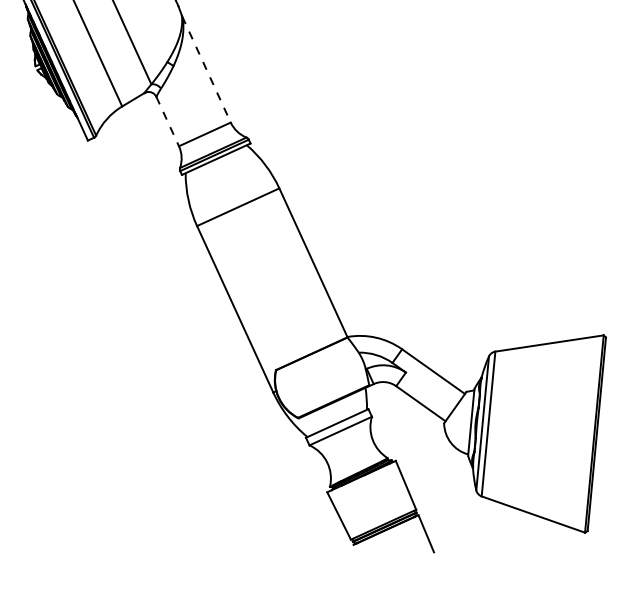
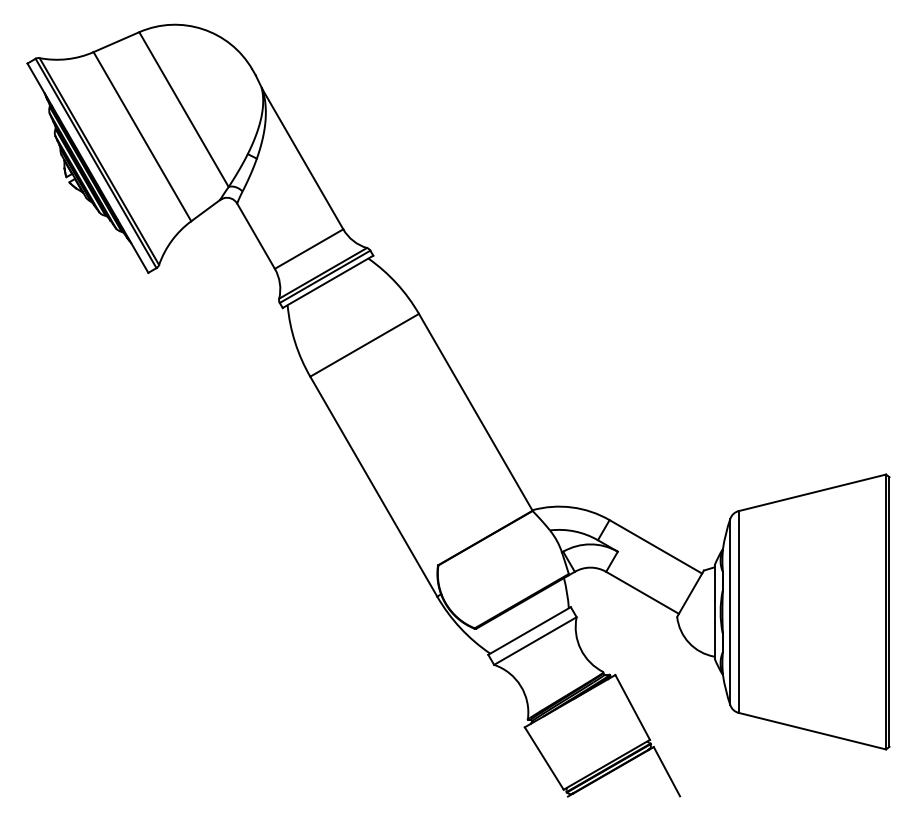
line: (206, 69) -> (302, 159), dashed -> solid
line: (167, 121) -> (255, 236), dashed -> solid

